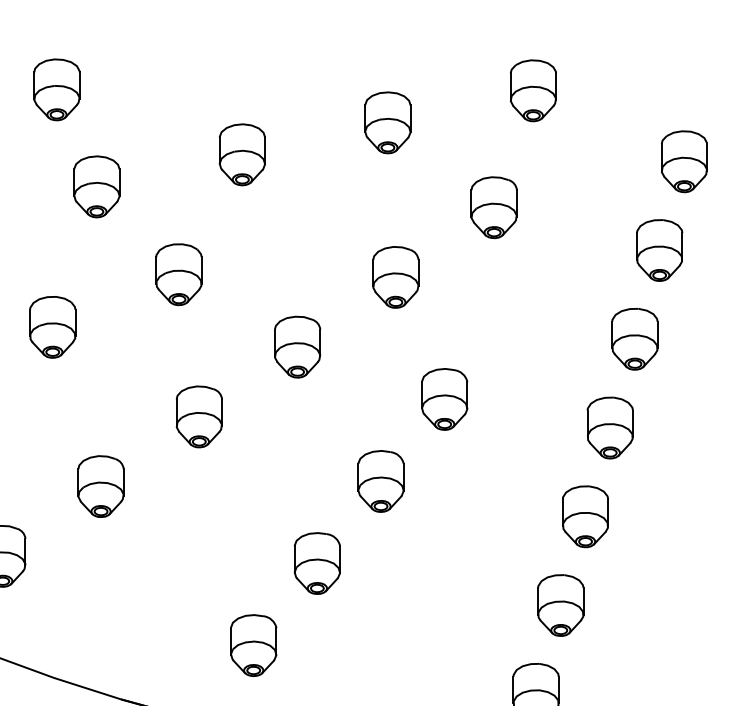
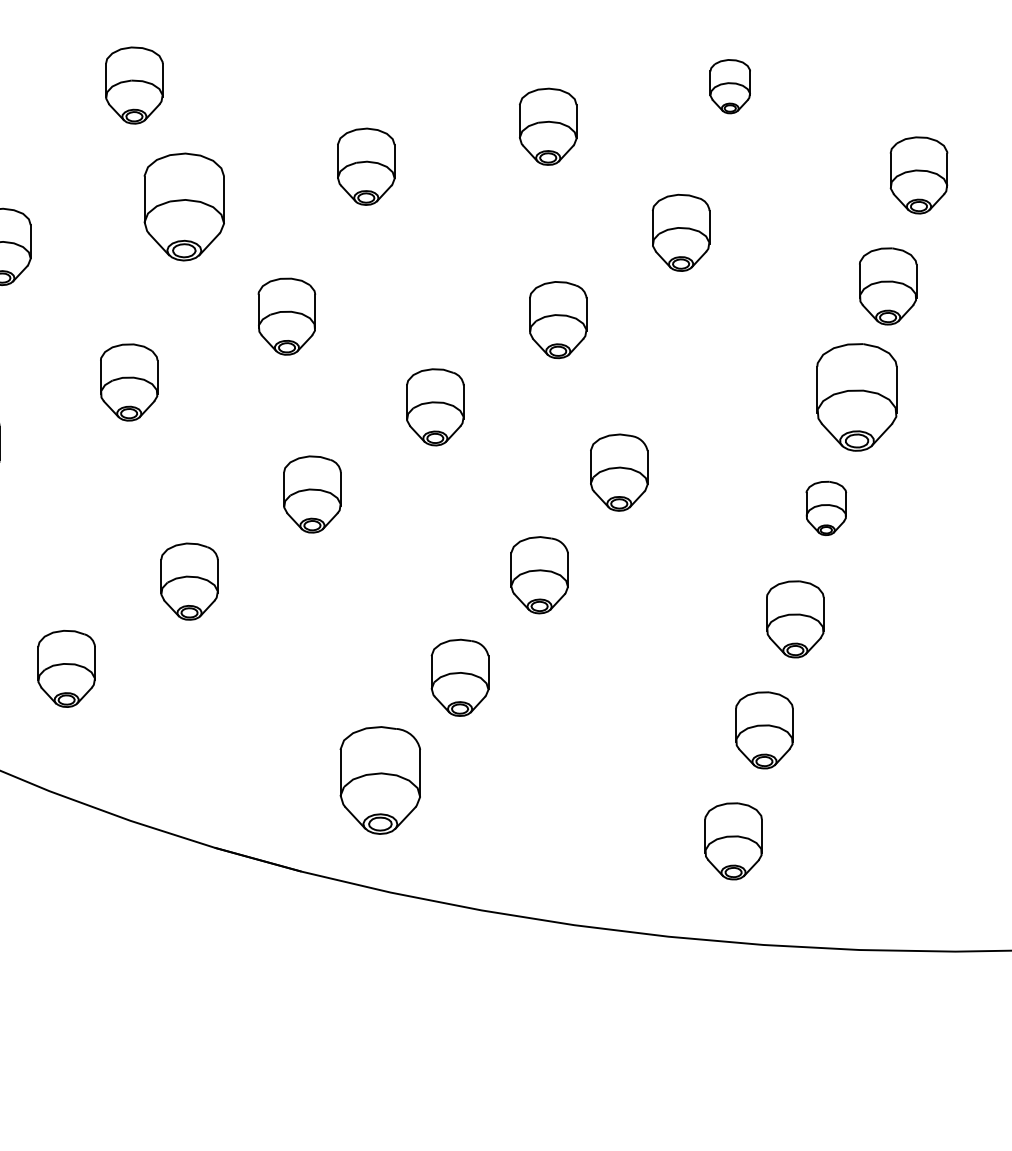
part: (533, 90) -> (730, 86), size x0.7
part: (97, 186) -> (184, 206), size x1.4
part: (635, 339) -> (857, 397), size x1.4
part: (610, 428) -> (826, 508), size x0.7
part: (253, 645) -> (380, 780), size x1.4

